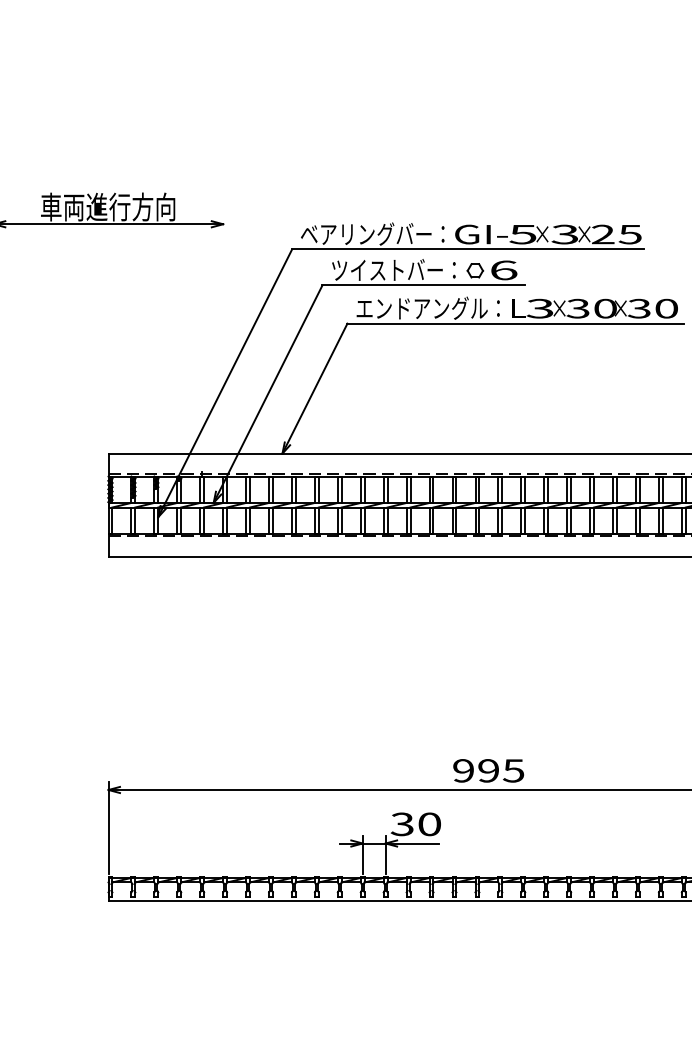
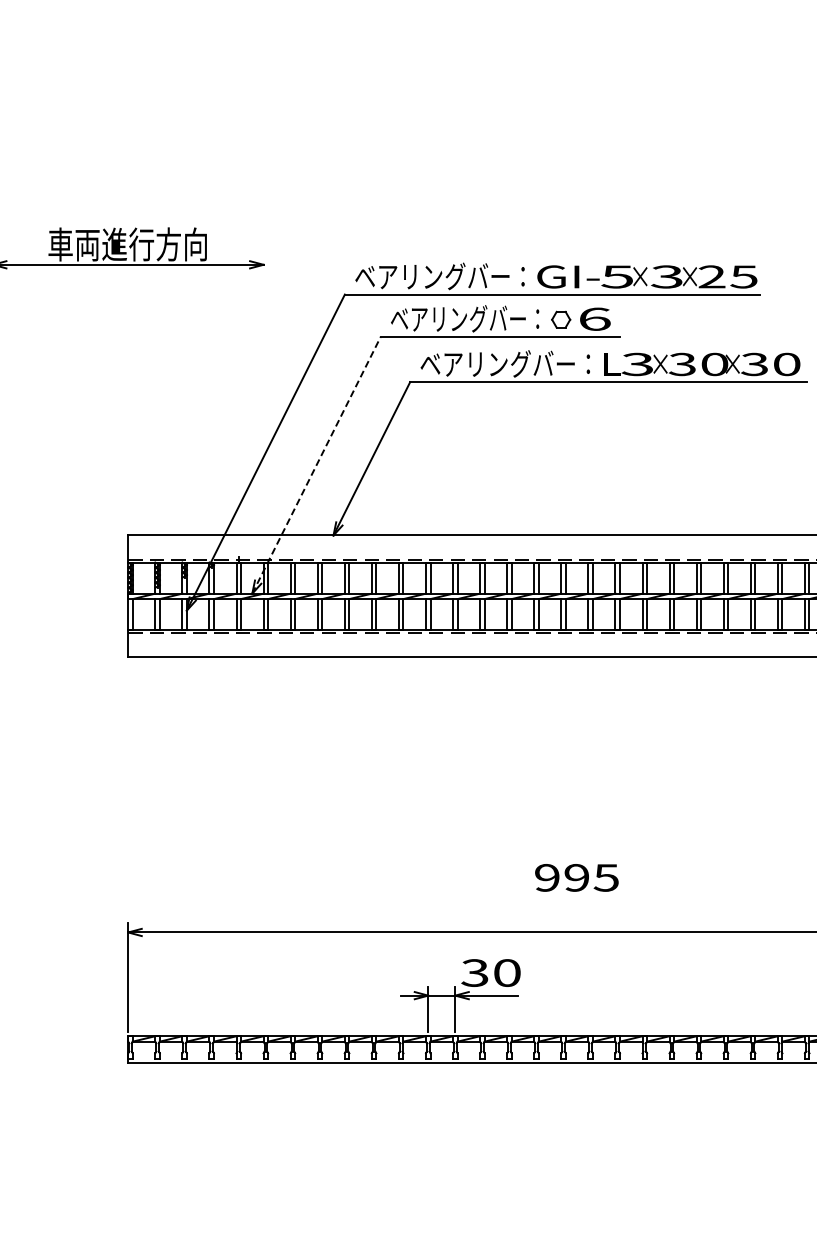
text: (394, 269) -> (465, 318), ツイストバー： -> ベアリングバー：
text: (421, 307) -> (497, 363), エンドアングル： -> ベアリングバー：
line: (268, 394) -> (316, 465), solid -> dashed
text: (488, 770) -> (576, 877), moved

